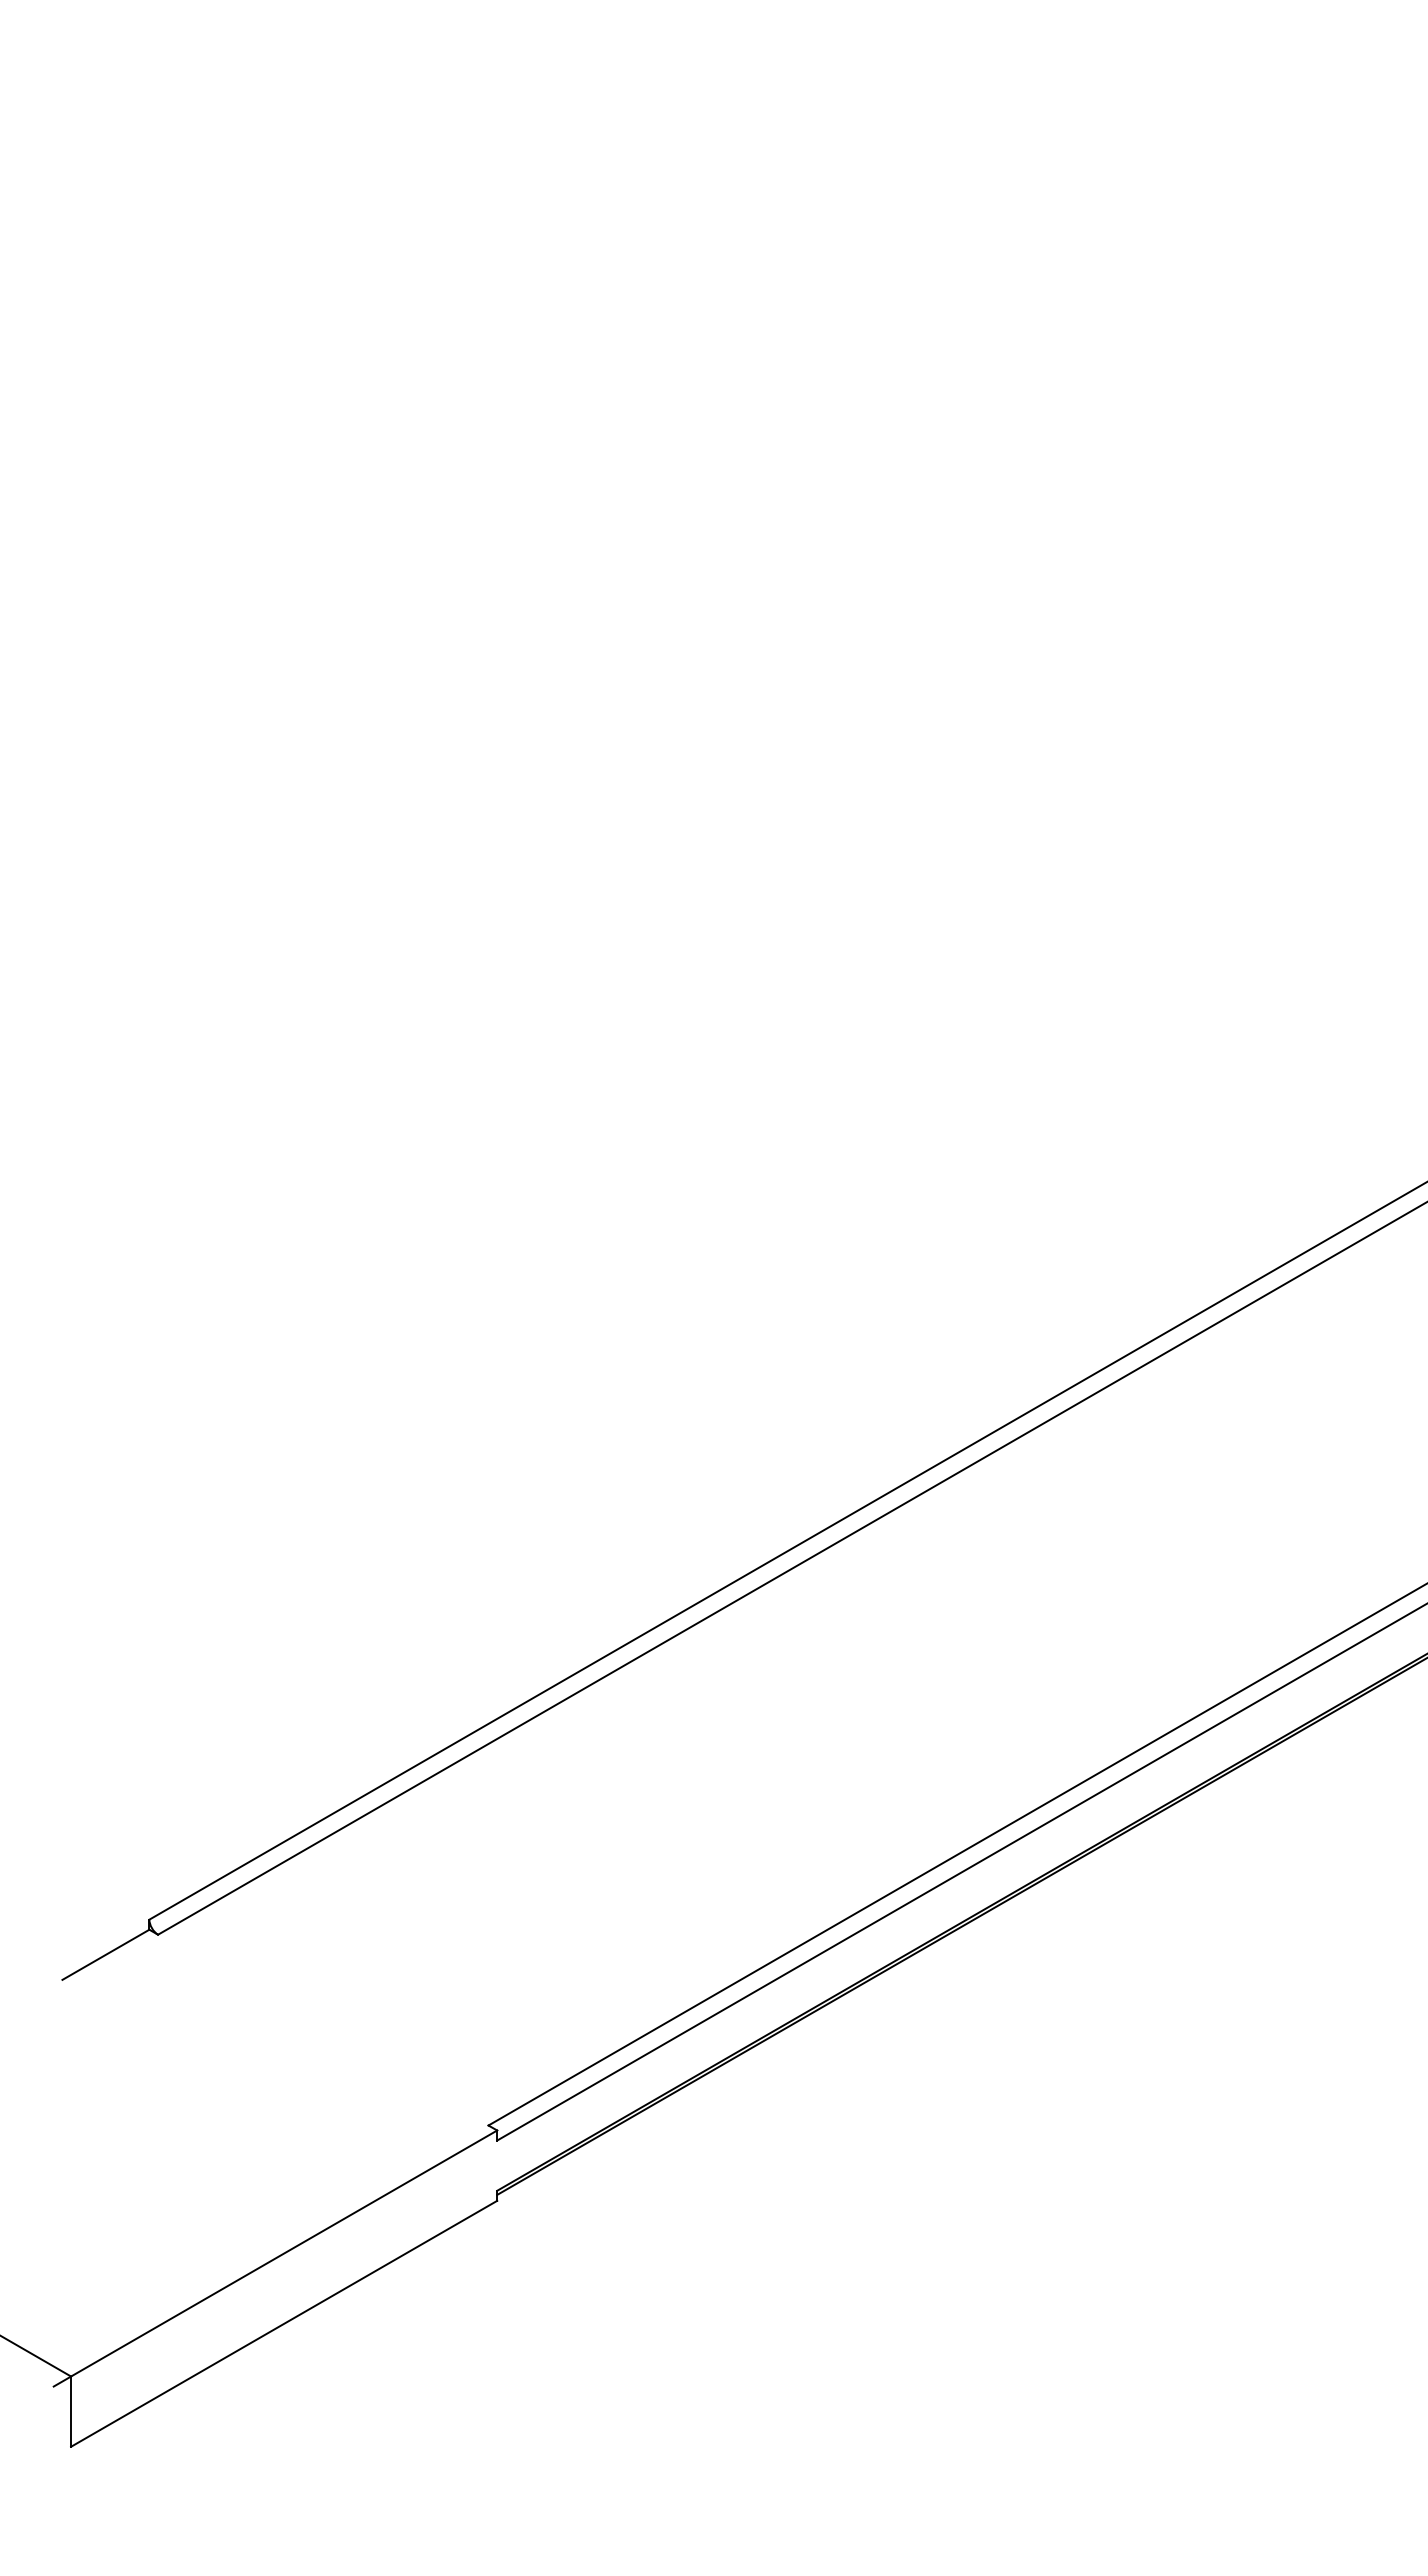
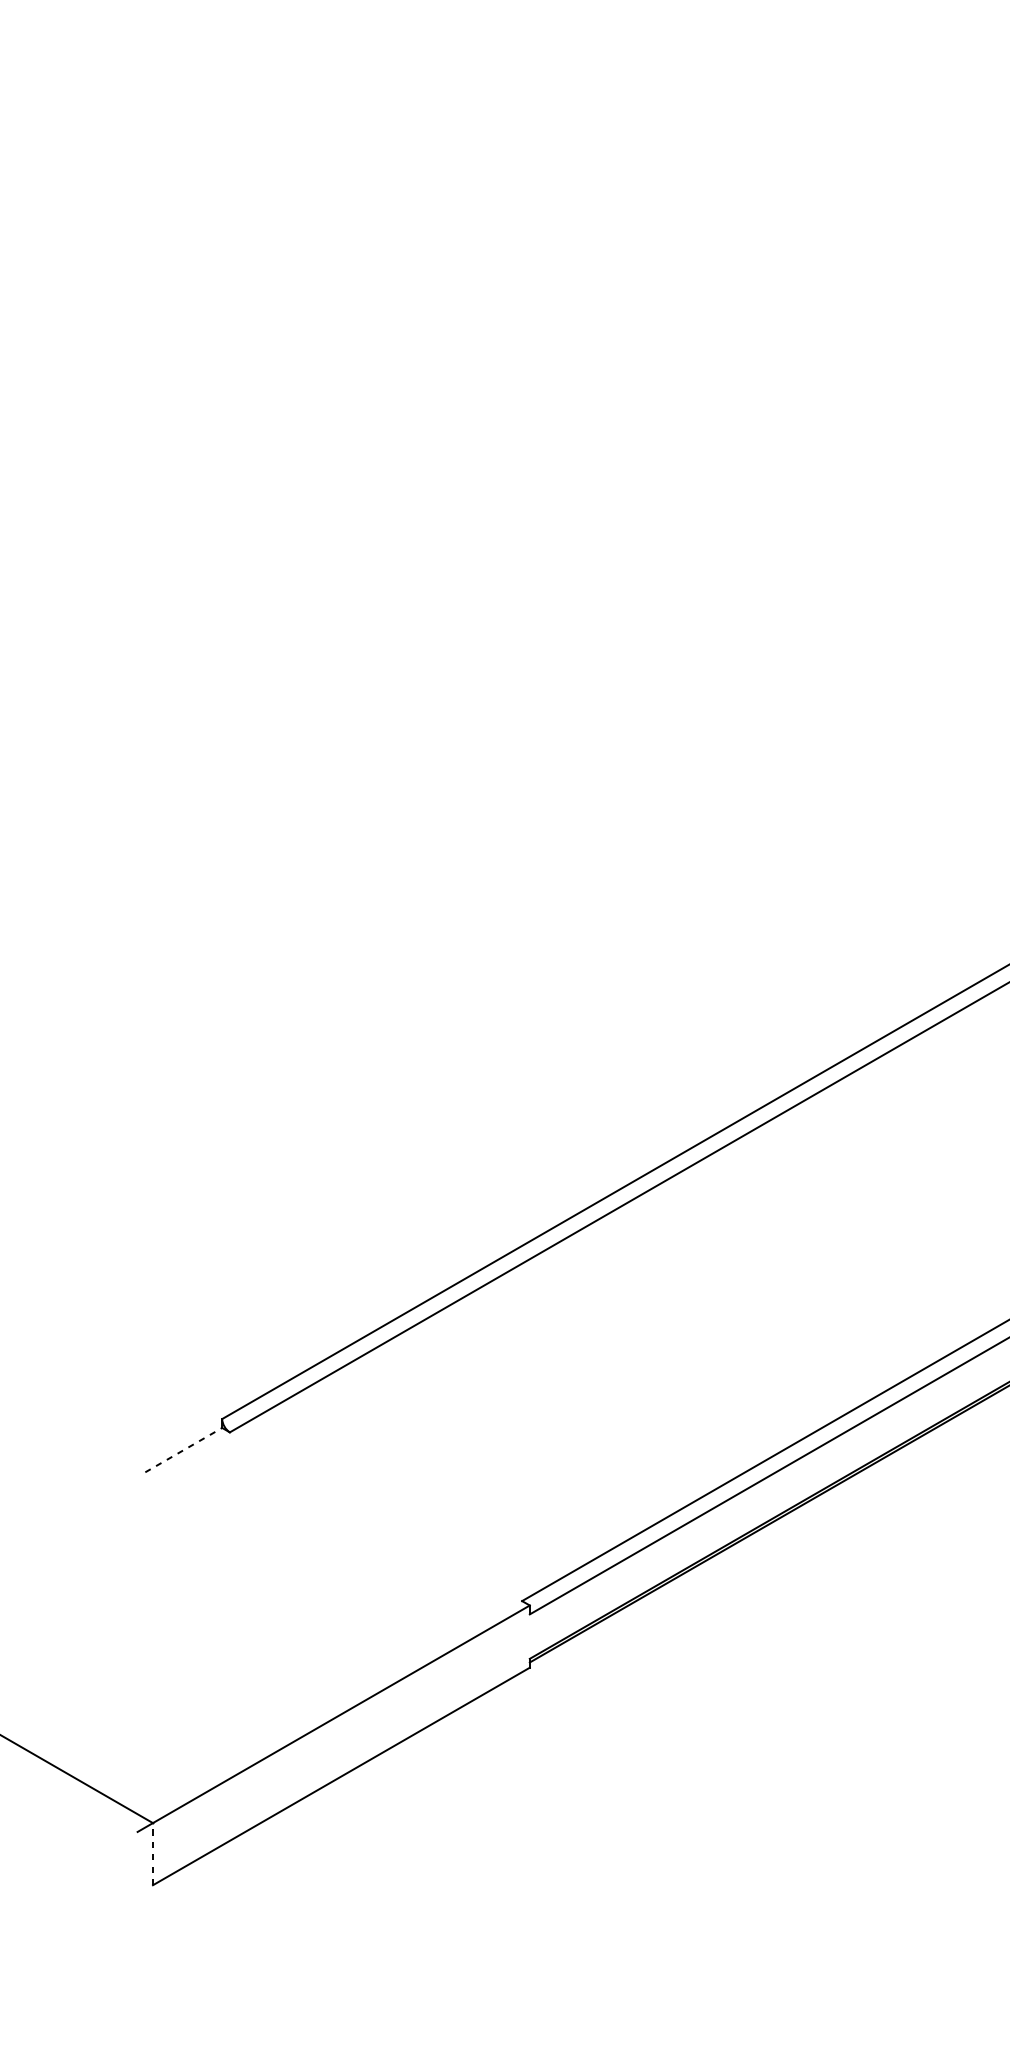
line: (106, 1954) -> (184, 1449), solid -> dashed
line: (71, 2411) -> (153, 1854), solid -> dashed

